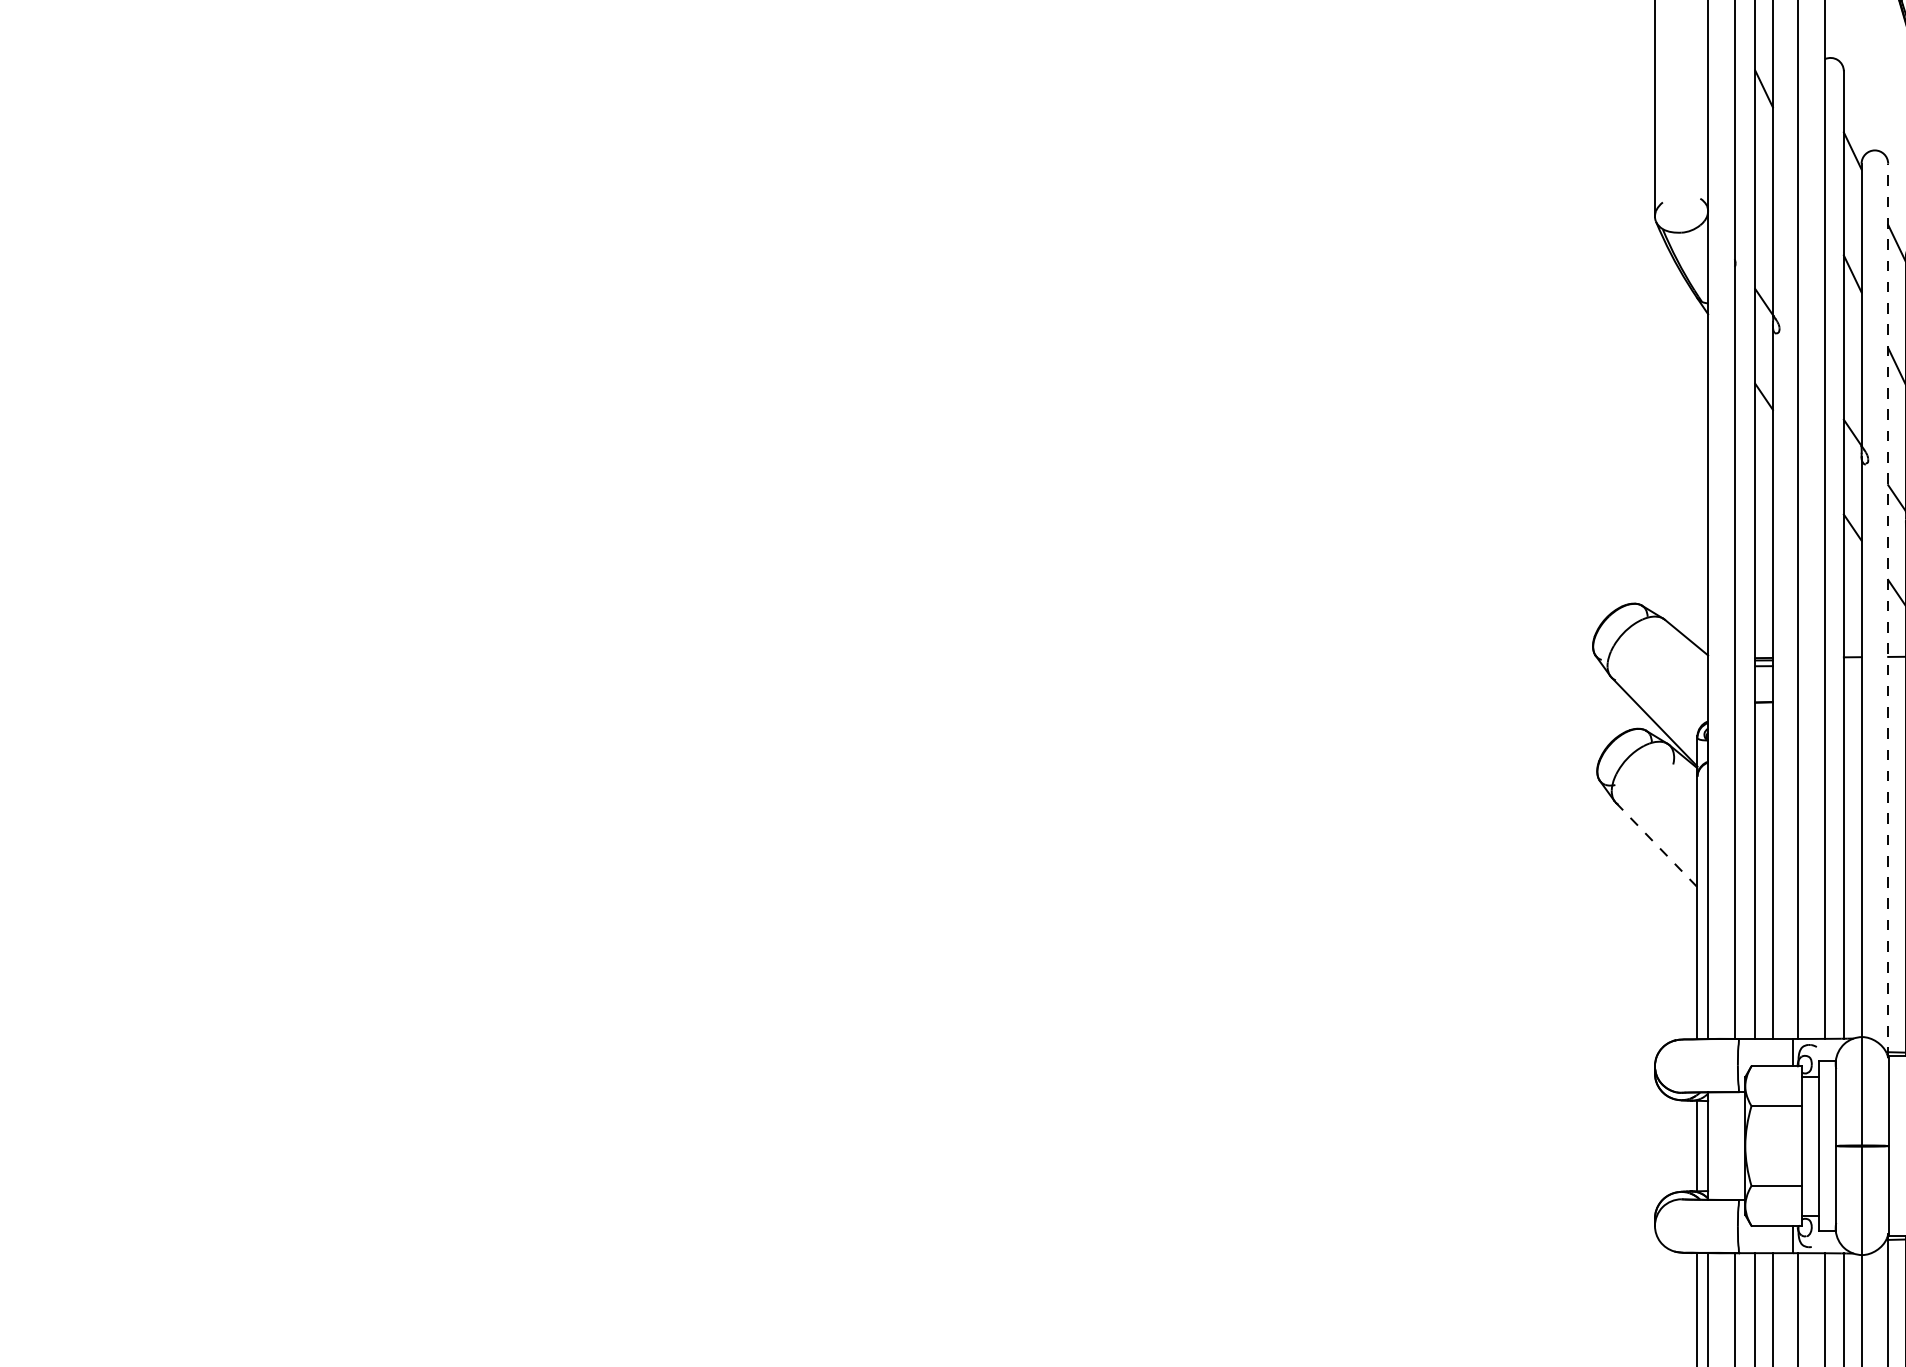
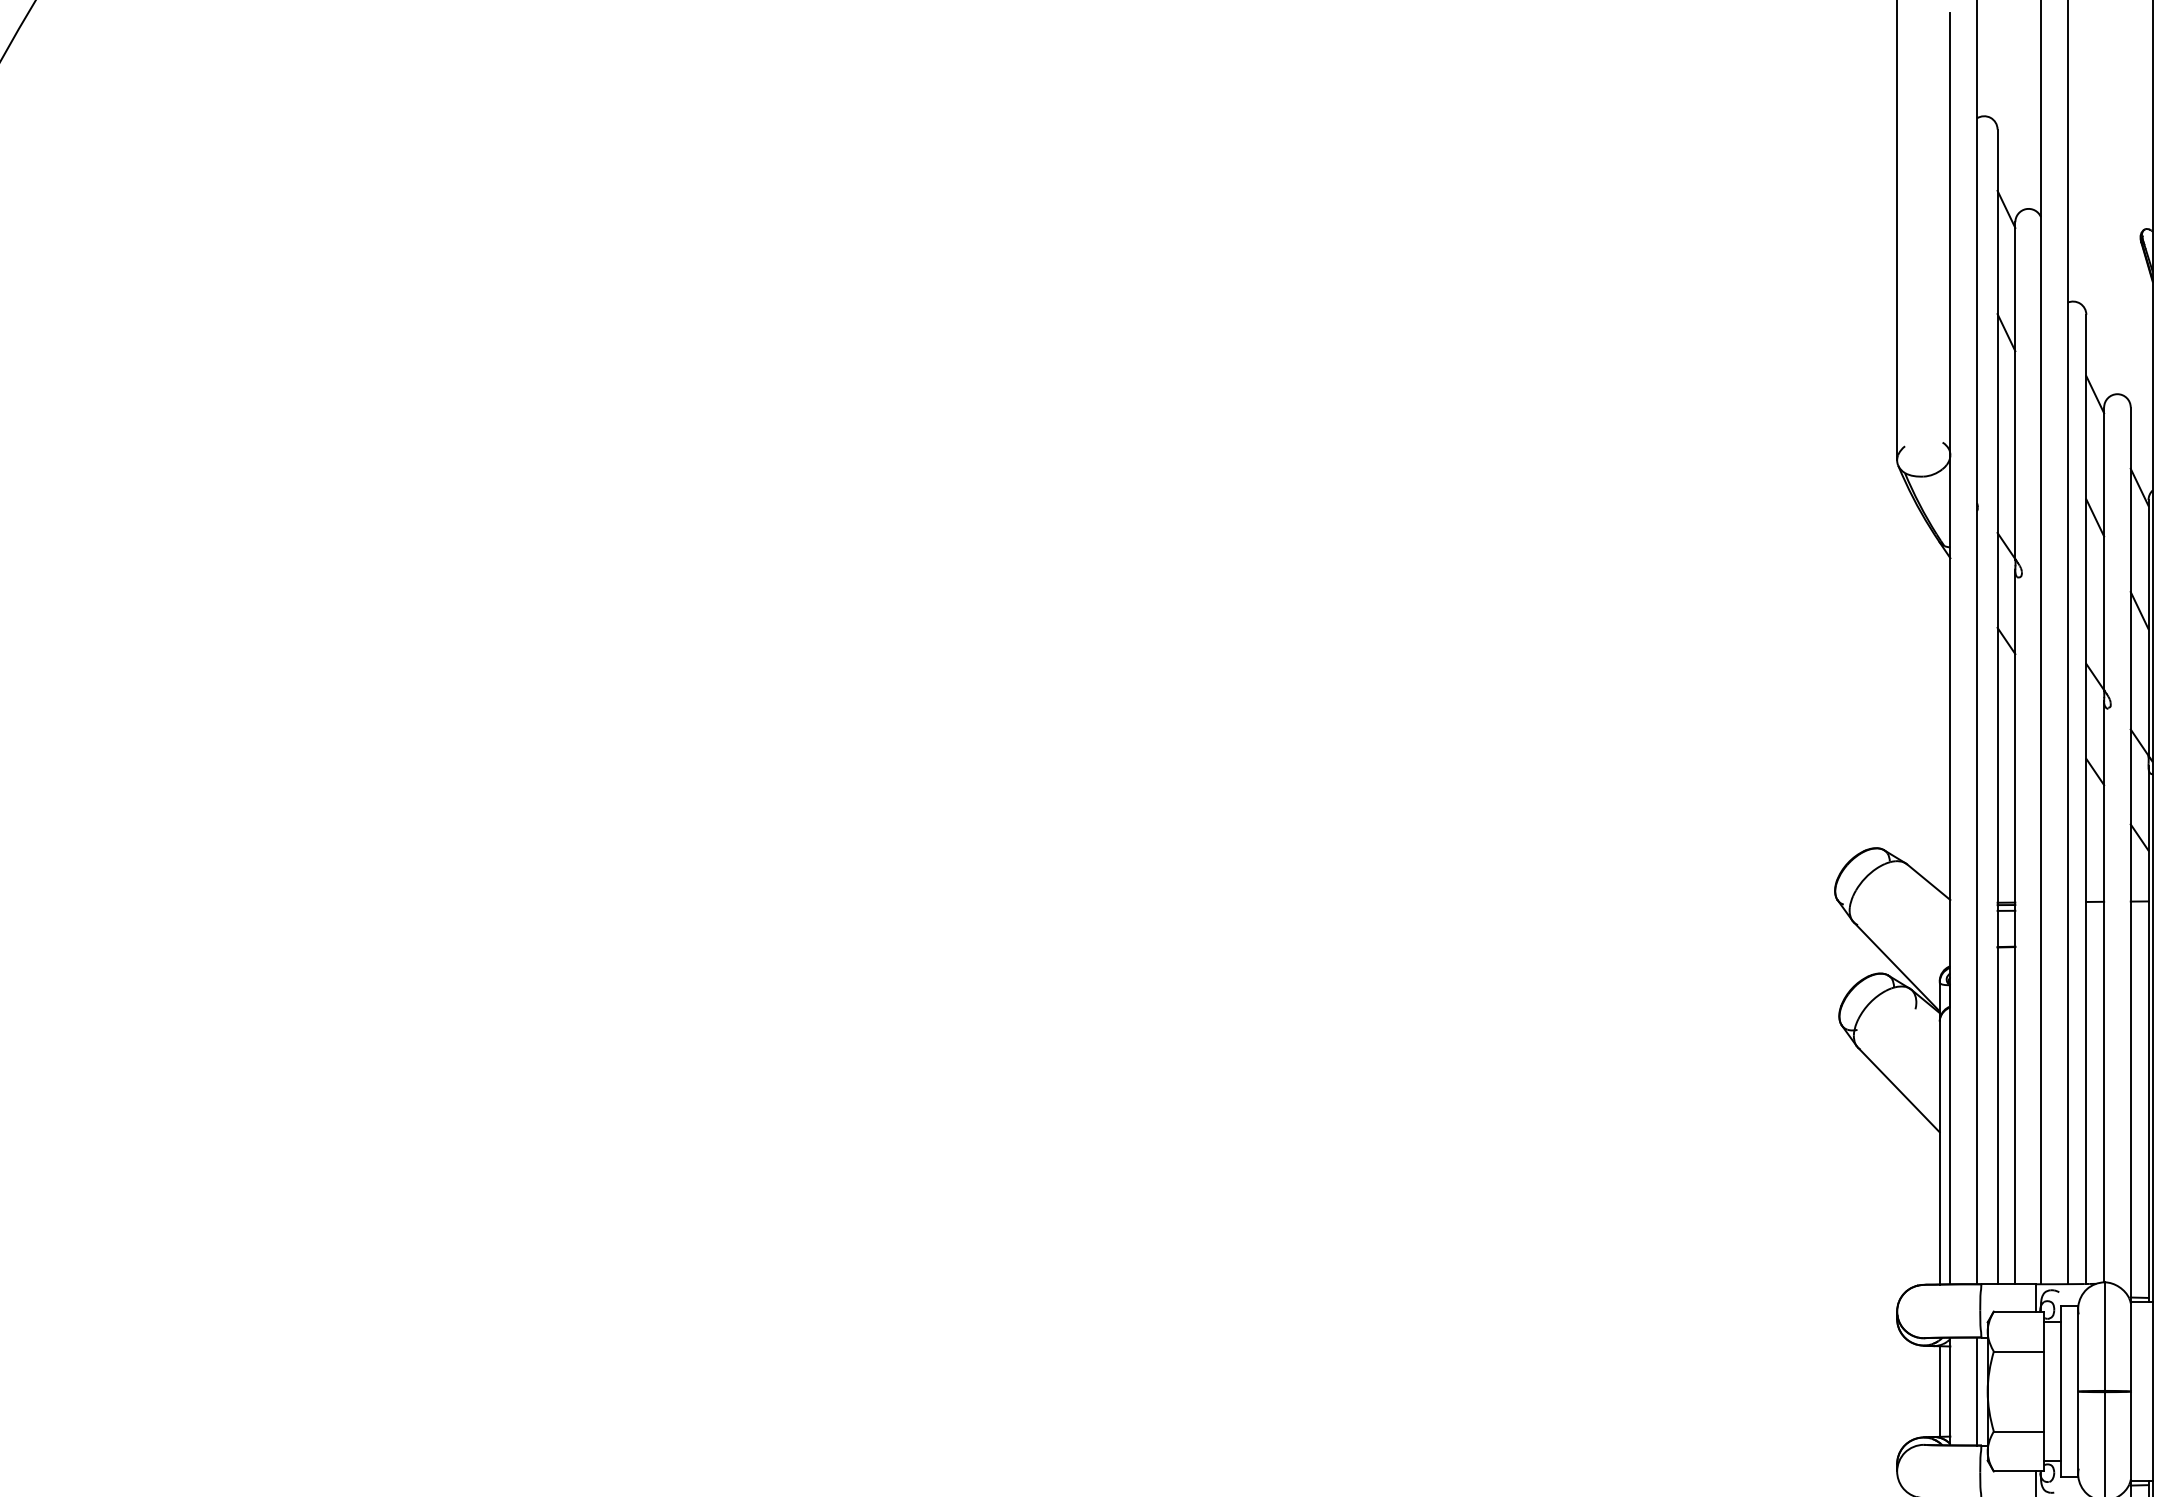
line: (1887, 610) -> (2130, 855), dashed -> solid
line: (1656, 844) -> (1898, 1089), dashed -> solid
line: (1735, 1146) -> (1977, 1391), added

